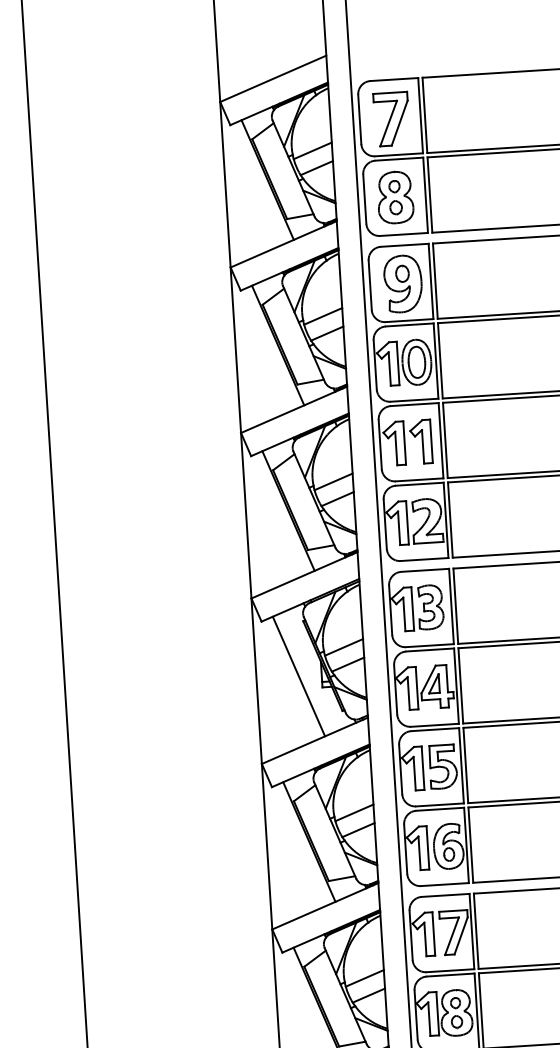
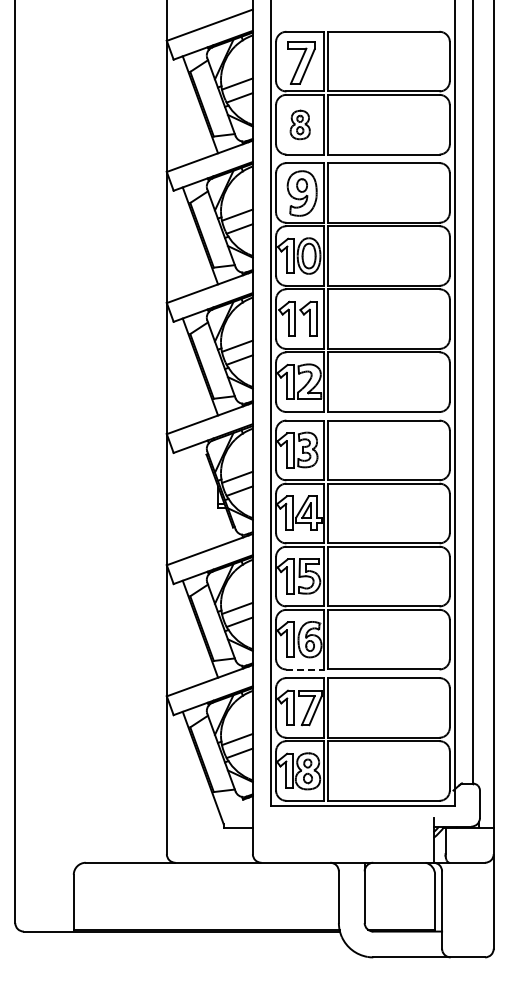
part: (394, 197) -> (299, 124), size x0.7
line: (298, 675) -> (200, 497), removed
line: (445, 884) -> (305, 669), solid -> dashed

